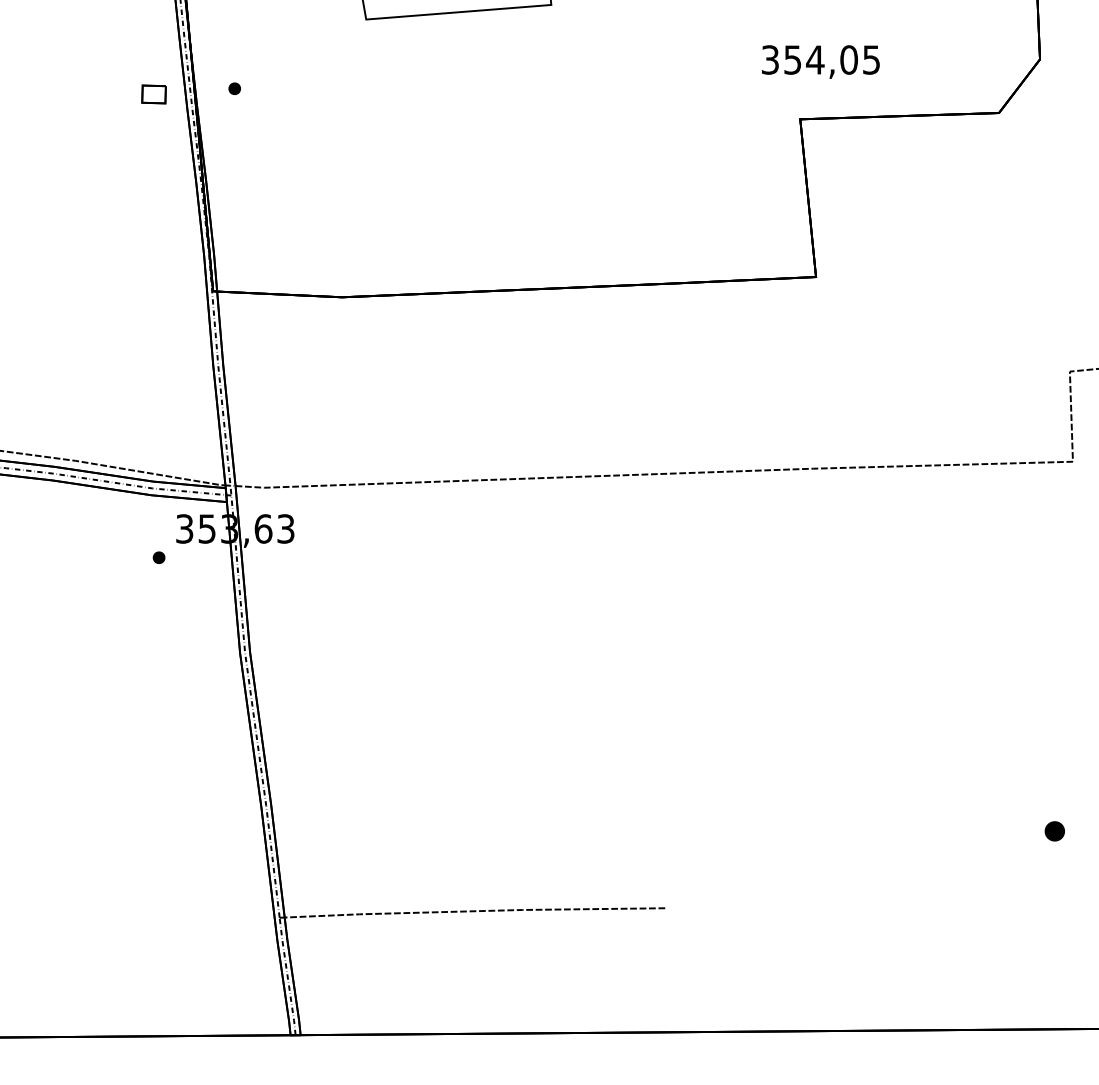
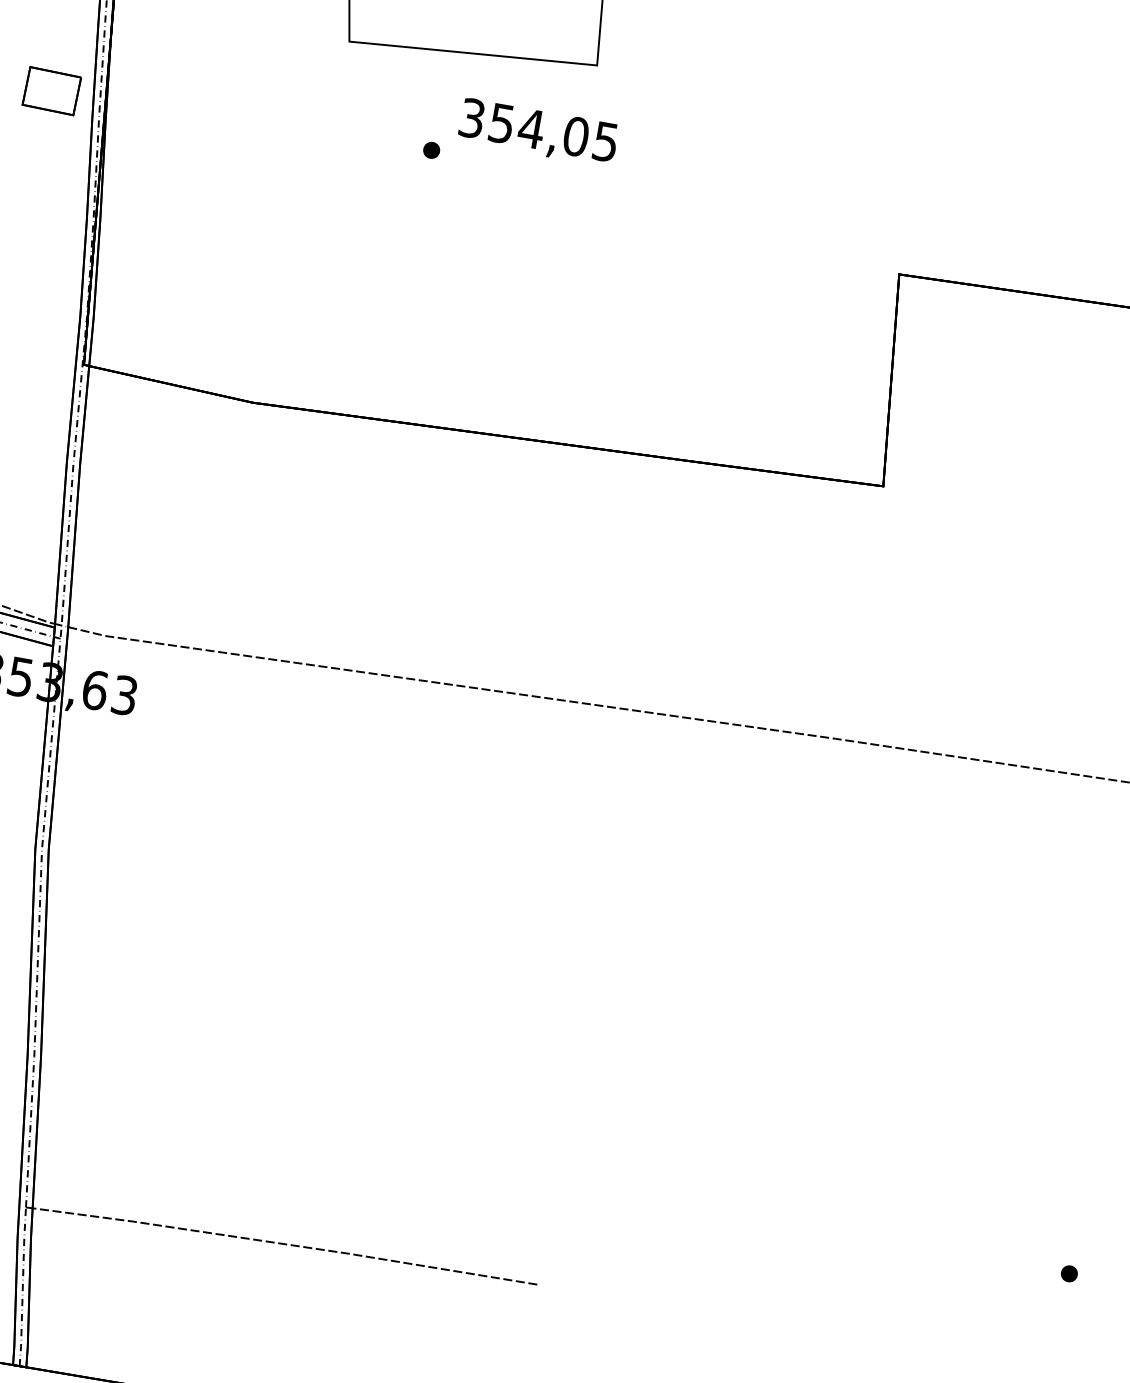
text: (820, 61) -> (538, 131), moved
part: (234, 88) -> (431, 149), moved
part: (153, 94) -> (51, 91), size x1.67
part: (1054, 831) -> (1069, 1273), size x0.62

